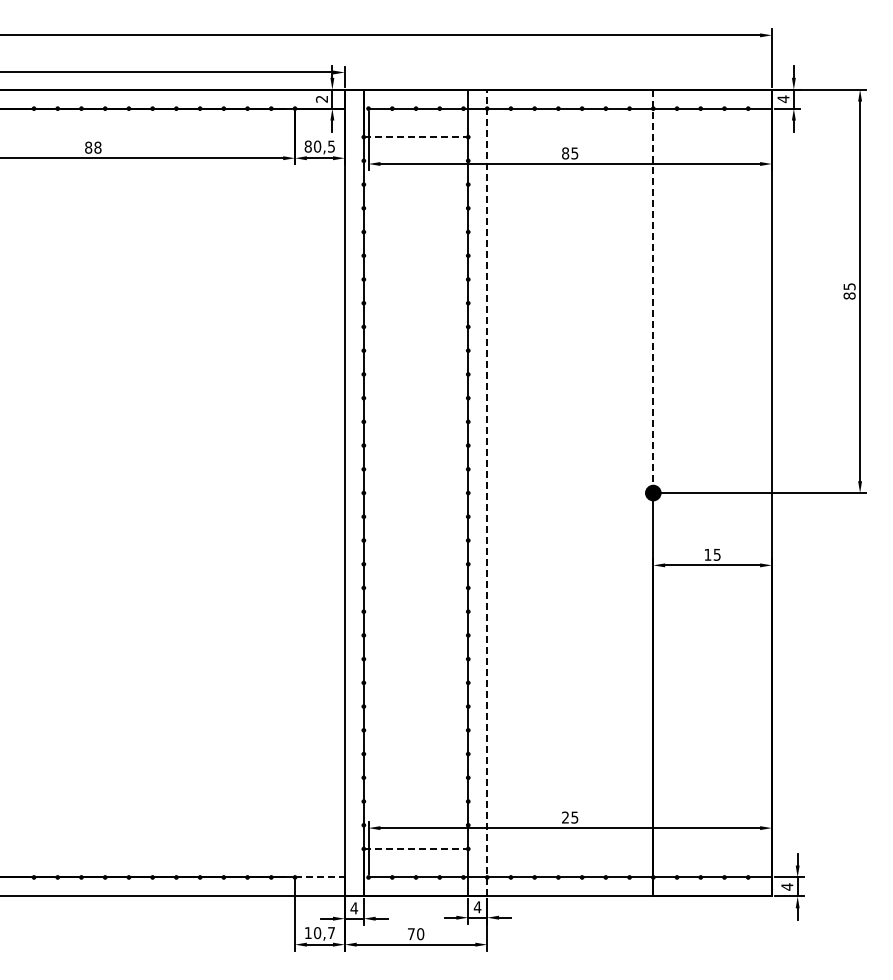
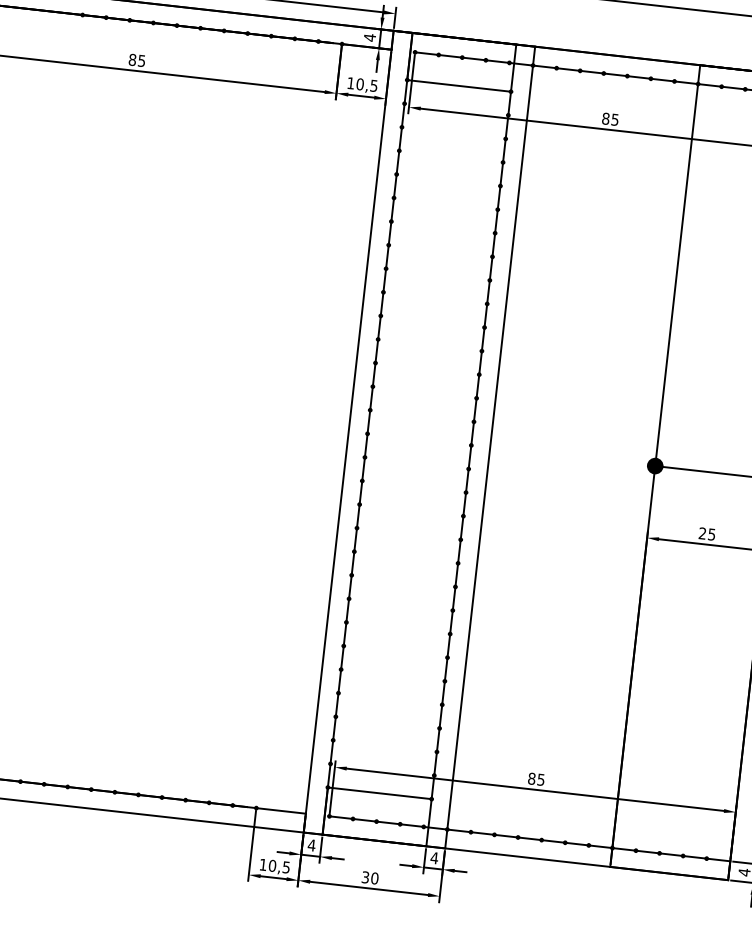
text: (321, 99) -> (369, 37), 2 -> 4
line: (416, 137) -> (459, 86), dashed -> solid
text: (307, 146) -> (350, 83), 80,5 -> 10,5
text: (97, 147) -> (141, 60), 88 -> 85
line: (653, 291) -> (677, 265), dashed -> solid
line: (487, 492) -> (490, 447), dashed -> solid
text: (707, 554) -> (702, 533), 15 -> 25
text: (565, 817) -> (531, 778), 25 -> 85
line: (416, 848) -> (380, 792), dashed -> solid
line: (319, 877) -> (280, 810), dashed -> solid
text: (331, 933) -> (286, 867), 10,7 -> 10,5
text: (410, 934) -> (364, 877), 70 -> 30

